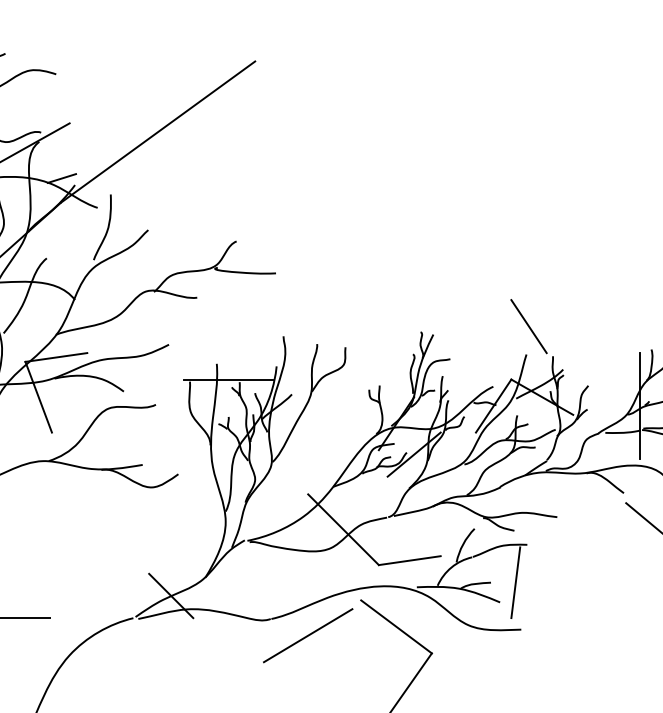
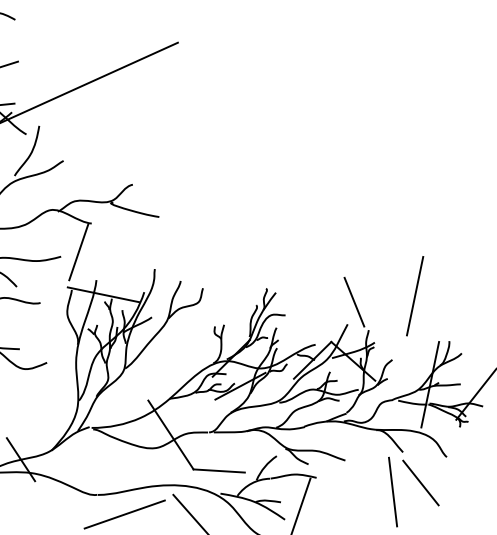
line: (599, 304) -> (414, 296), added
line: (188, 335) -> (78, 252), added
line: (621, 542) -> (392, 491), added

